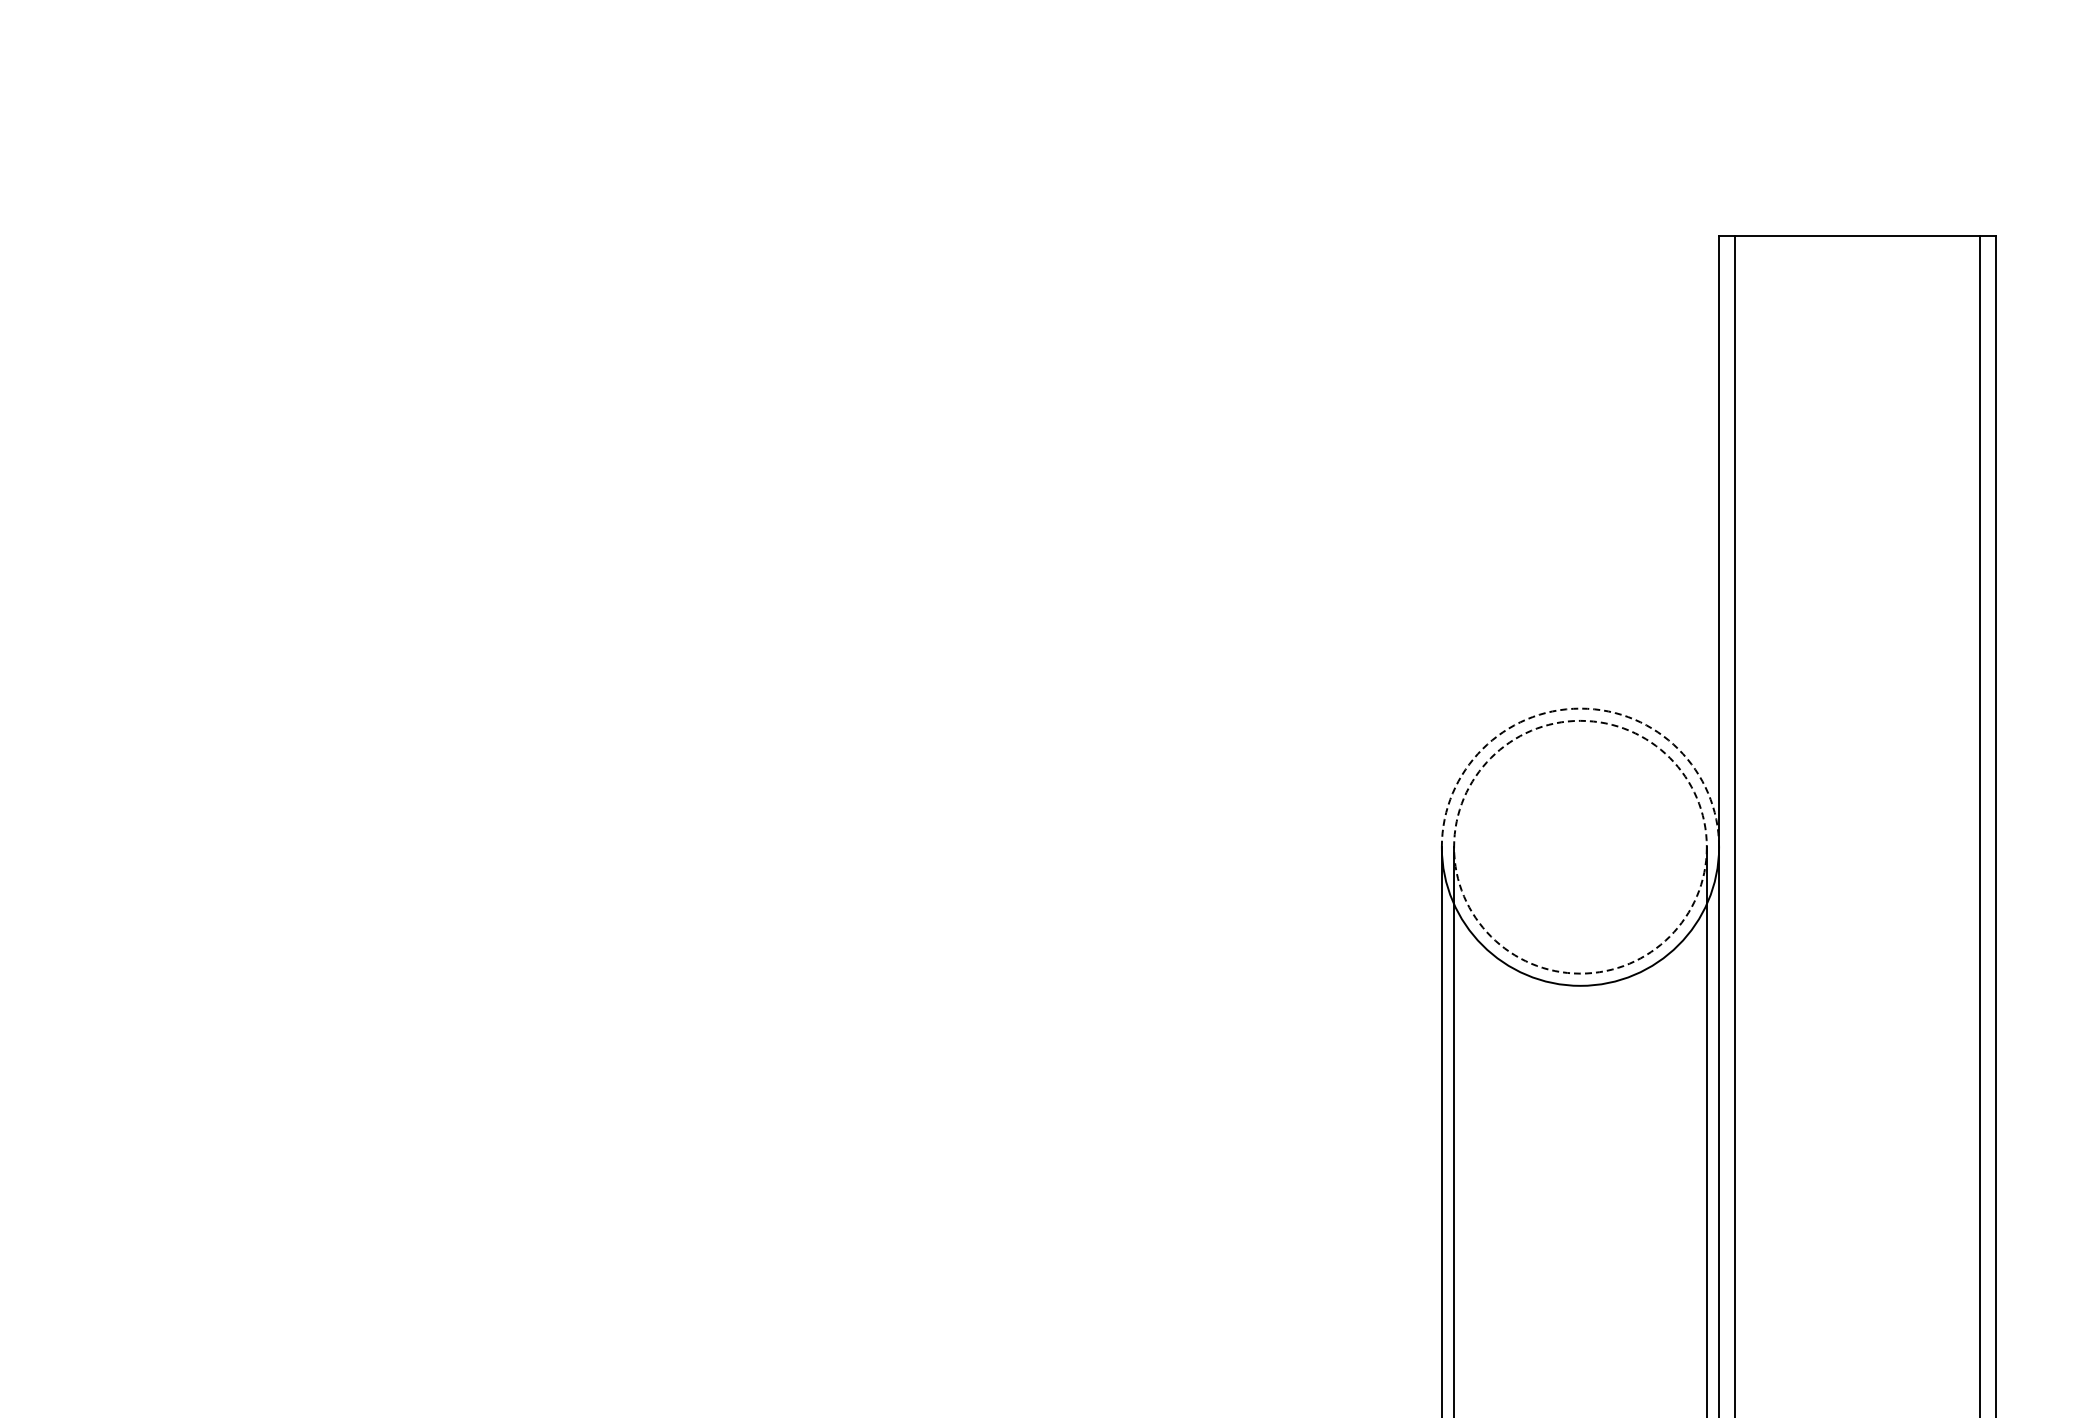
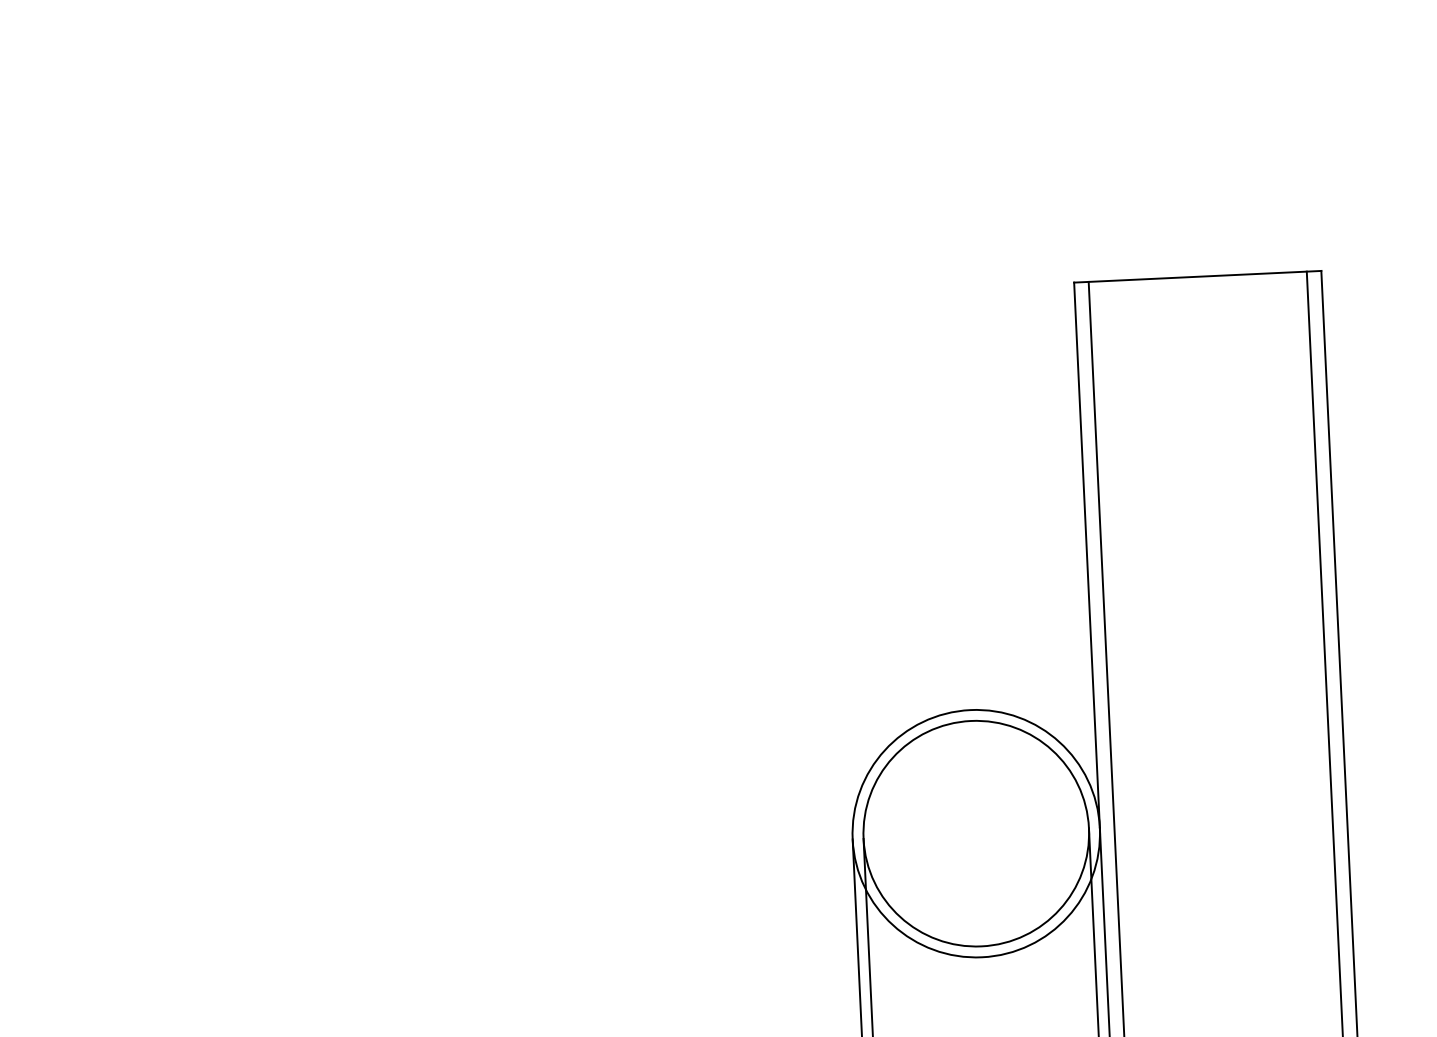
arc: (1580, 708) -> (970, 709), dashed -> solid
circle: (1580, 846) -> (976, 833), dashed -> solid

